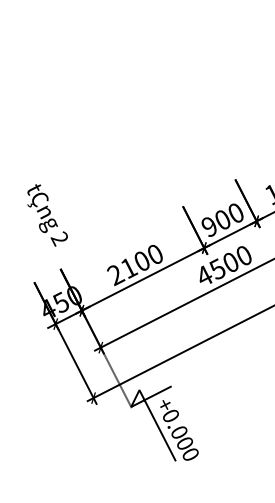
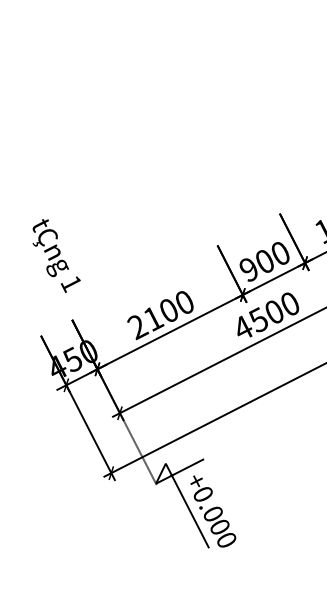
text: (59, 239) -> (70, 284), 2 -> 1

